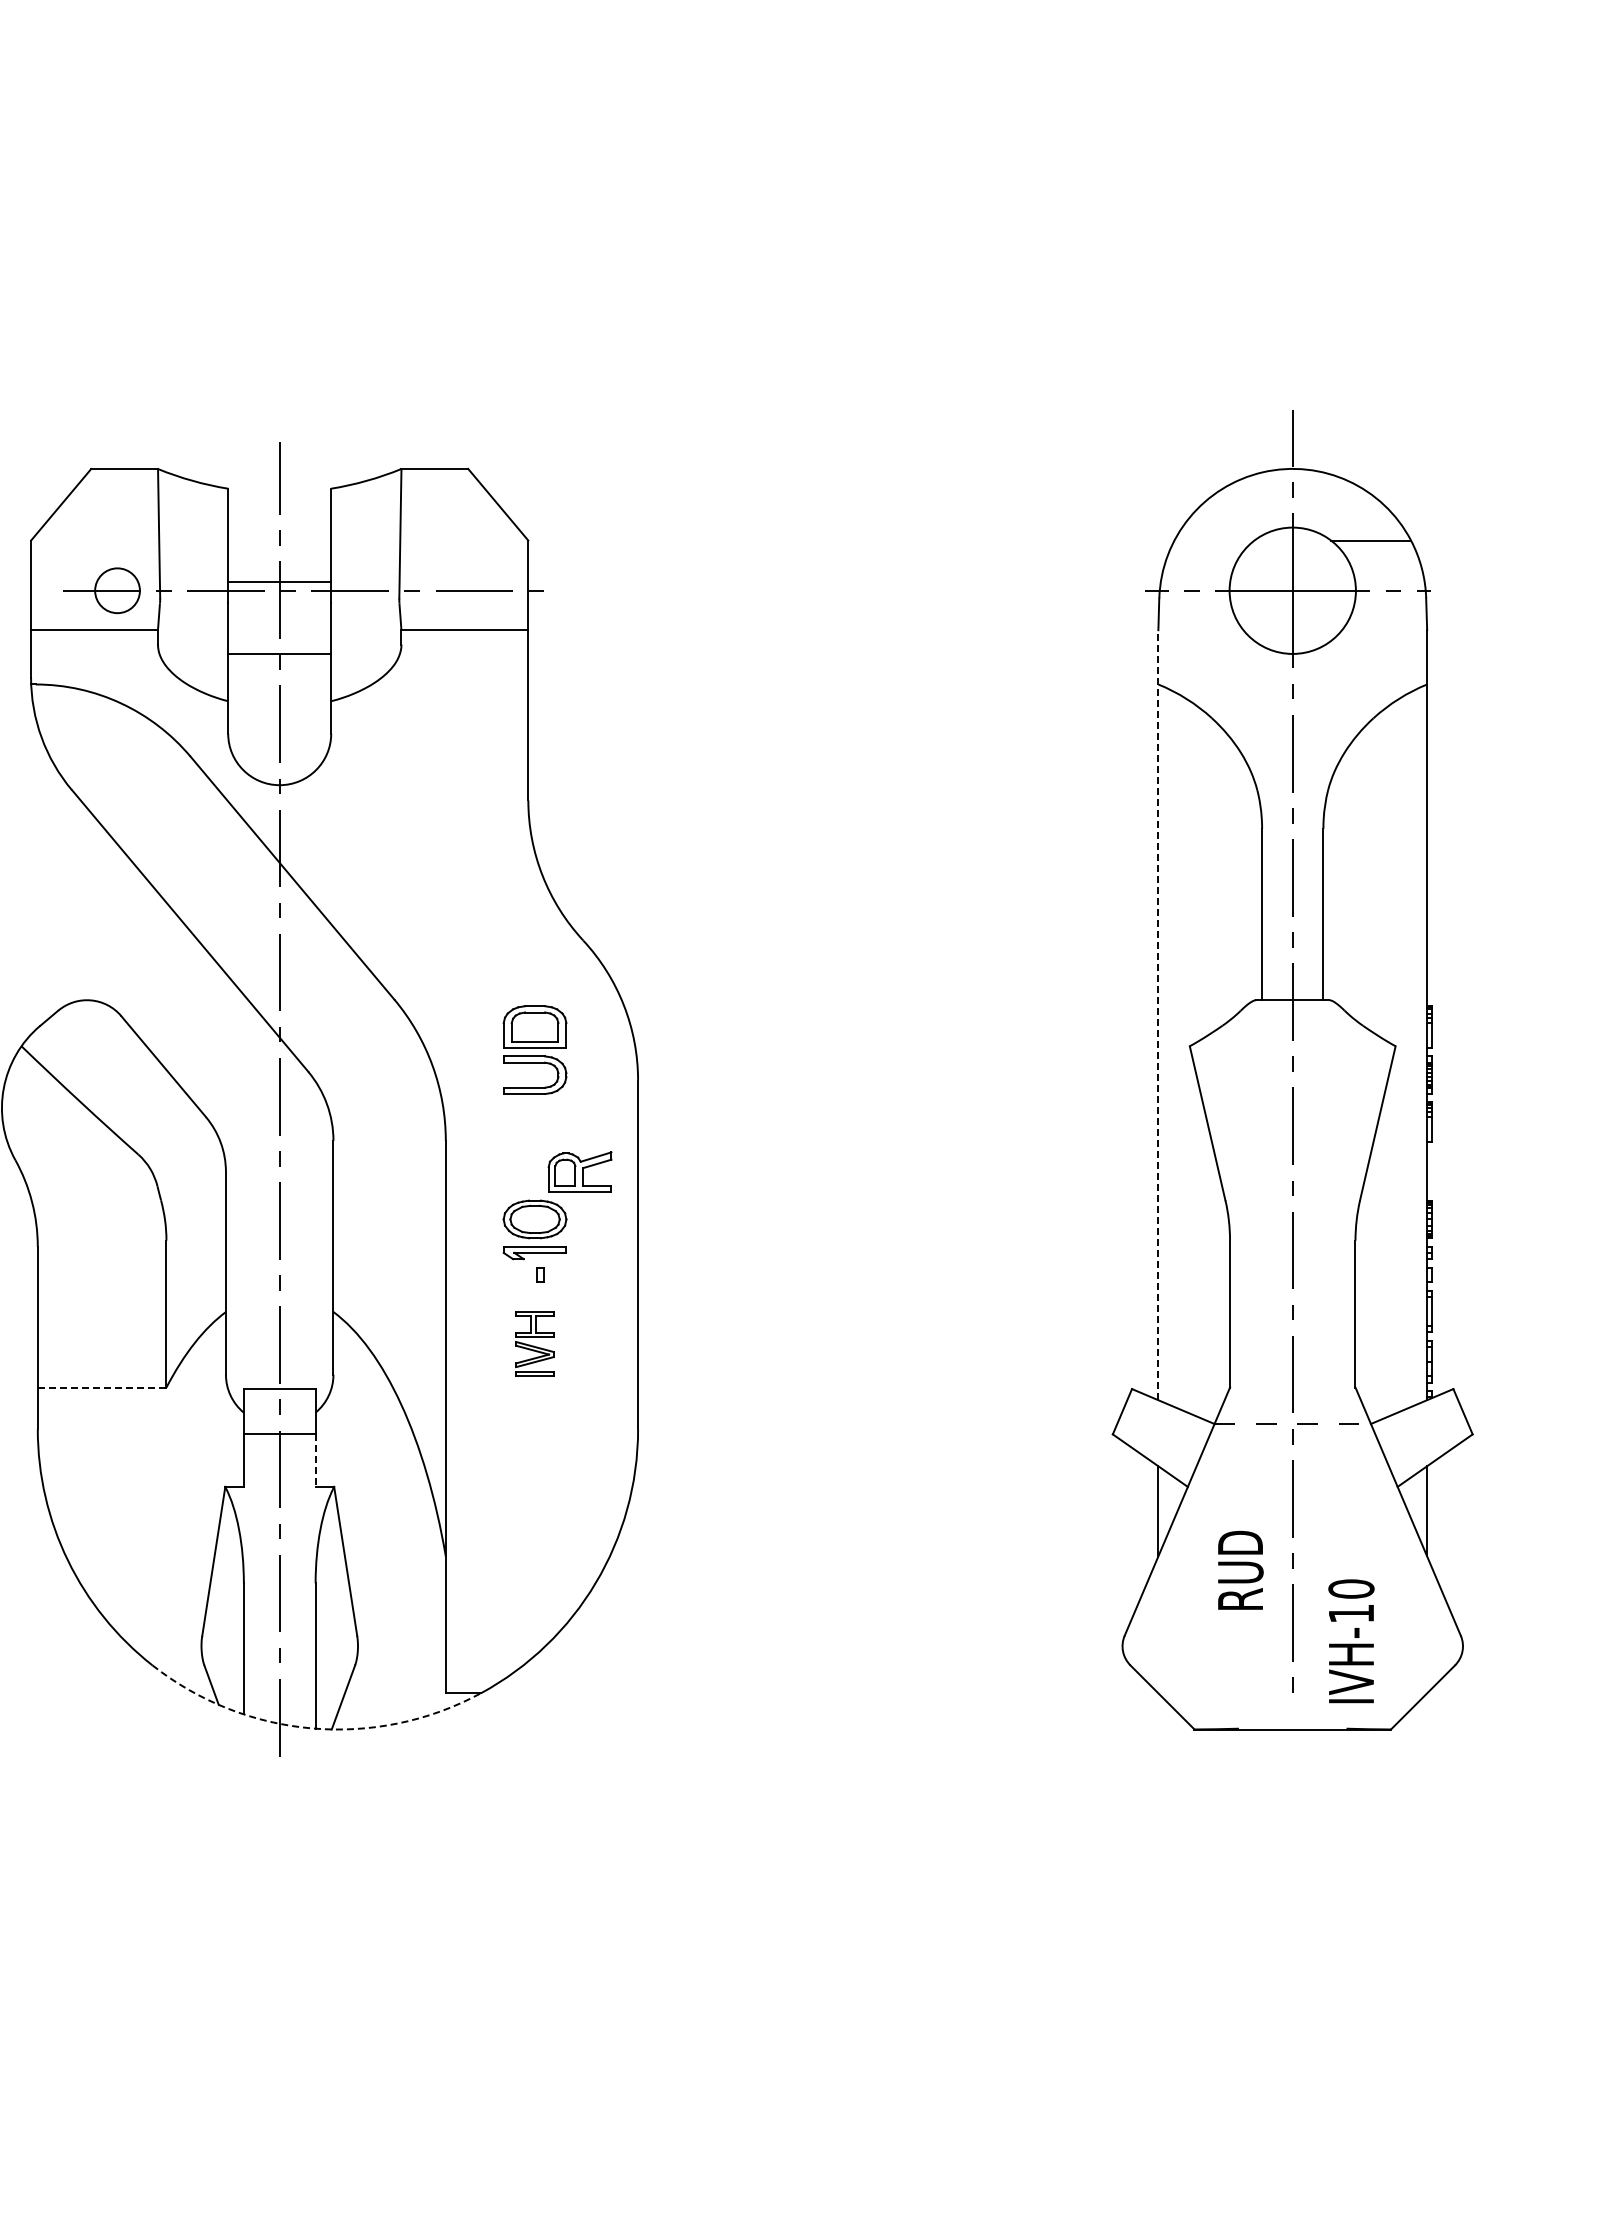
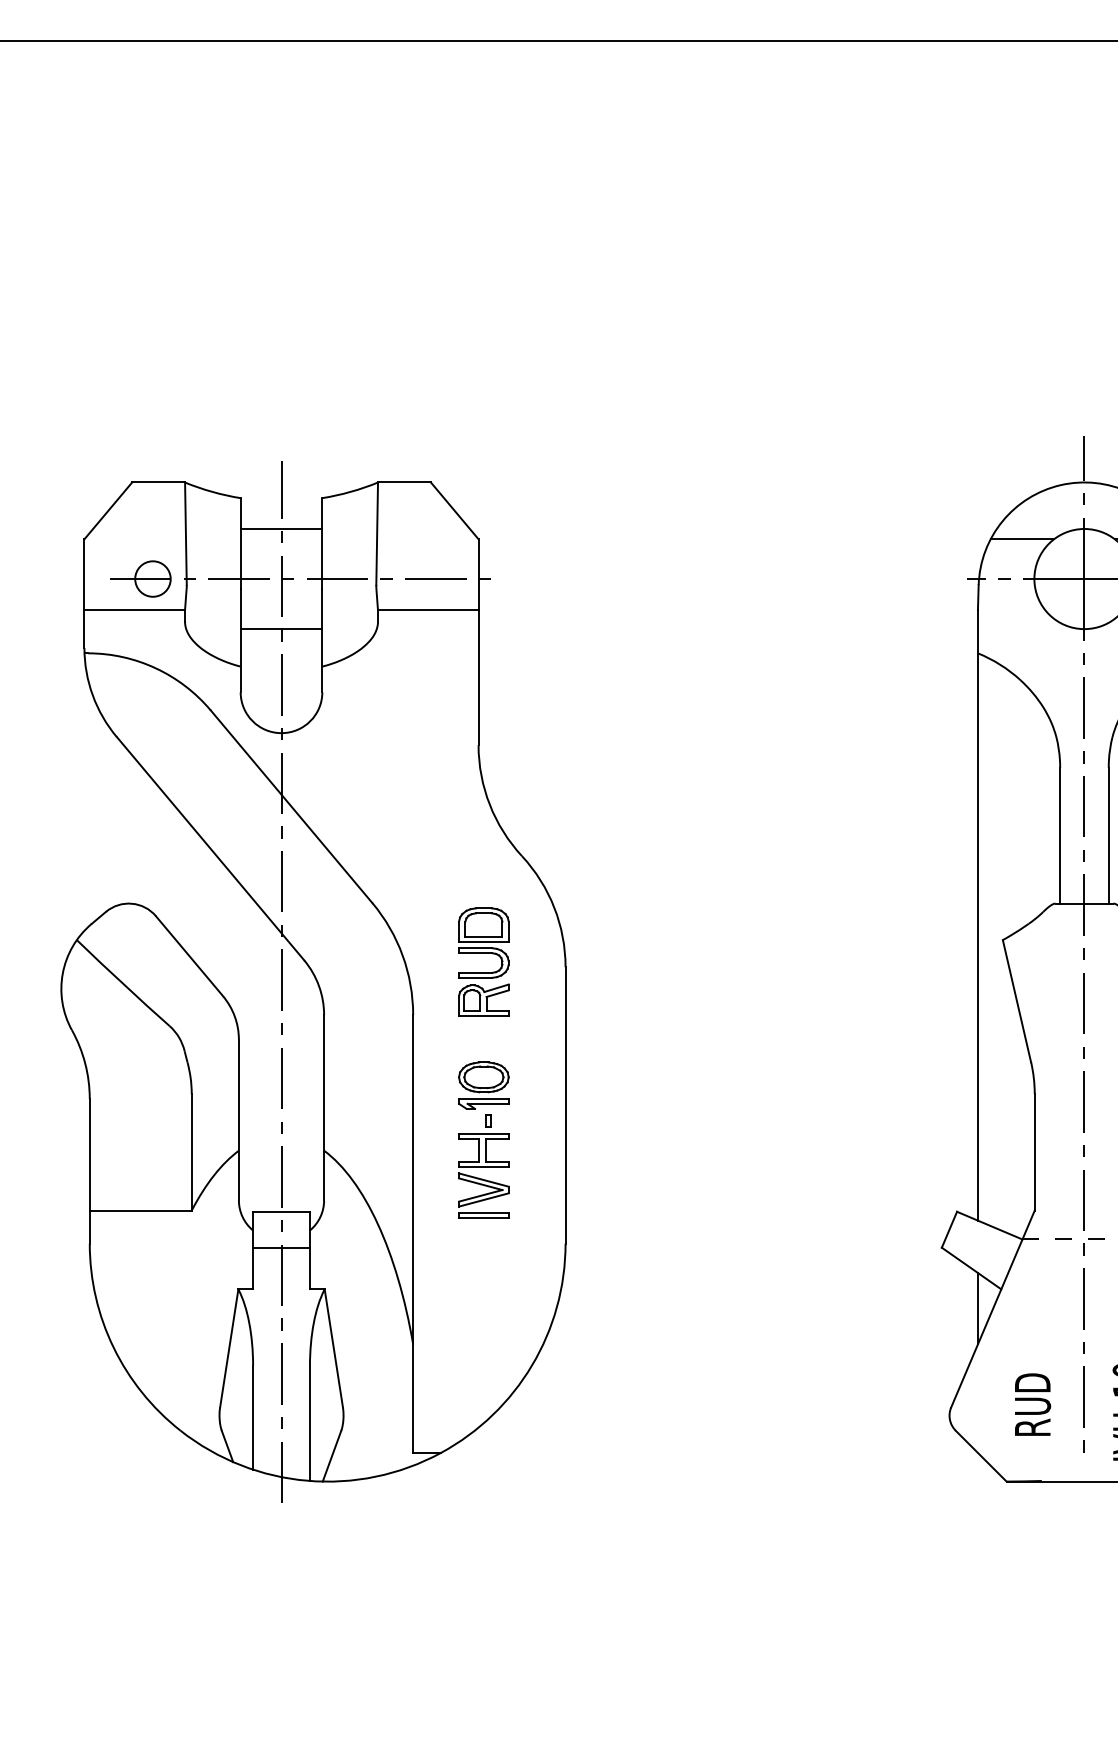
line: (1214, 540) -> (1022, 539), added
line: (279, 581) -> (281, 528), moved
line: (1158, 1015) -> (978, 915), dashed -> solid
part: (579, 1171) -> (483, 999), moved
part: (534, 1343) -> (483, 1175), size x1.67
line: (101, 1387) -> (140, 1210), dashed -> solid
line: (315, 1461) -> (309, 1269), dashed -> solid
text: (1240, 1569) -> (1032, 1403), moved
arc: (312, 1728) -> (307, 1480), dashed -> solid

